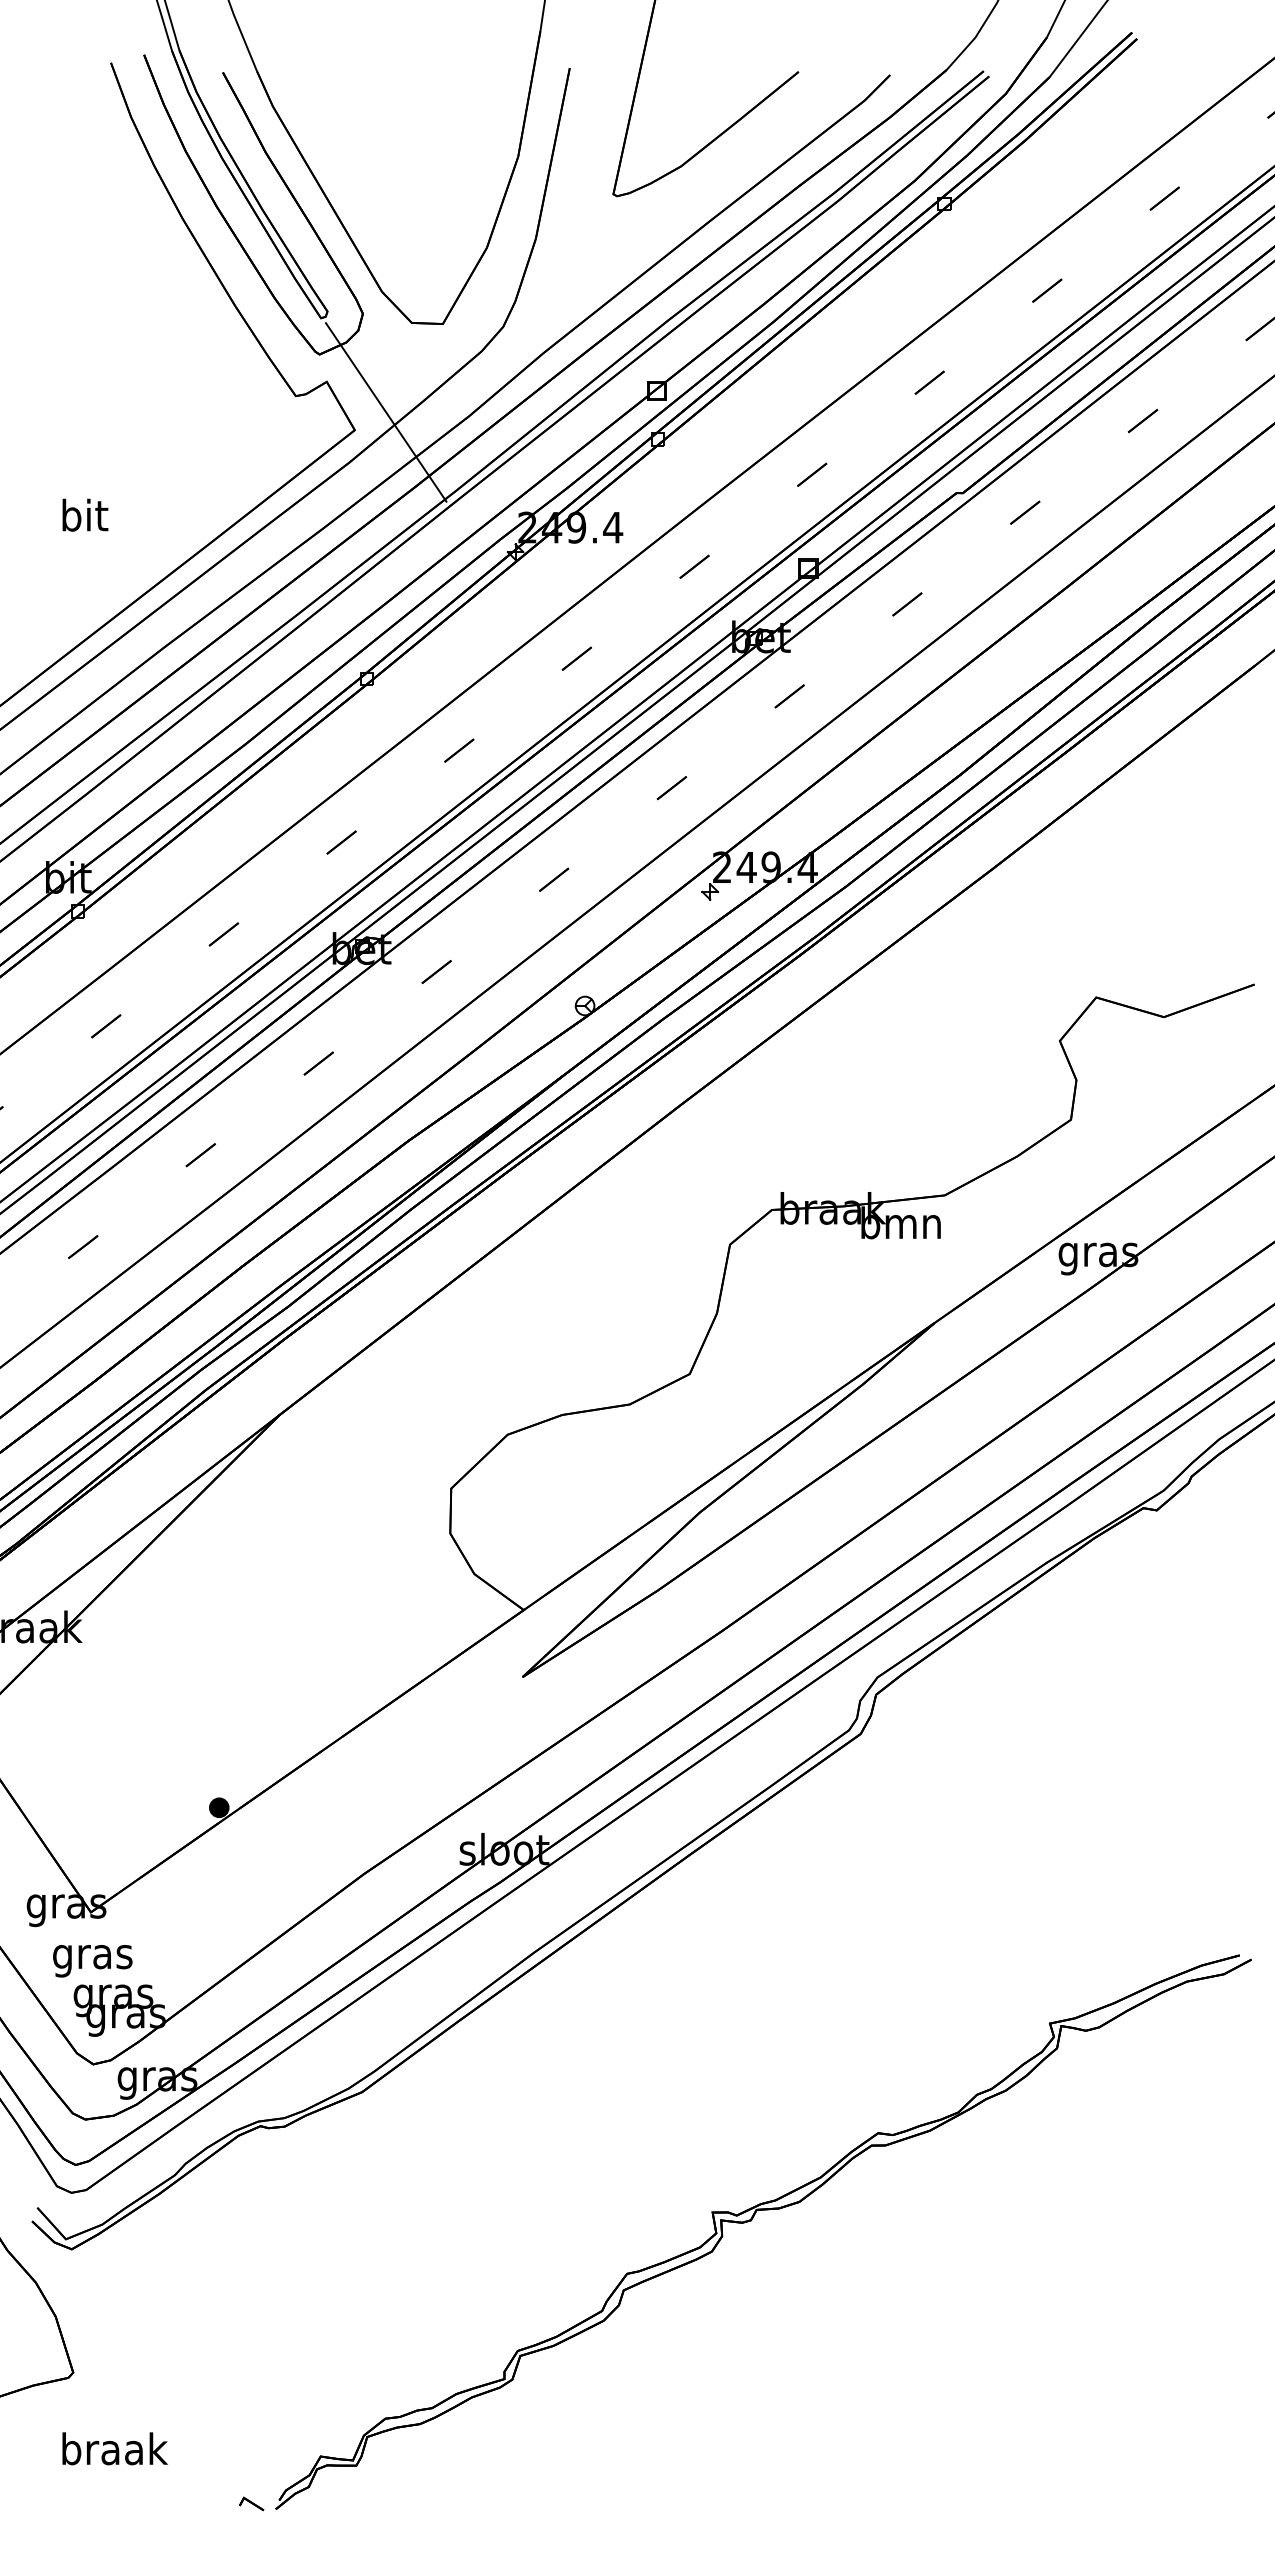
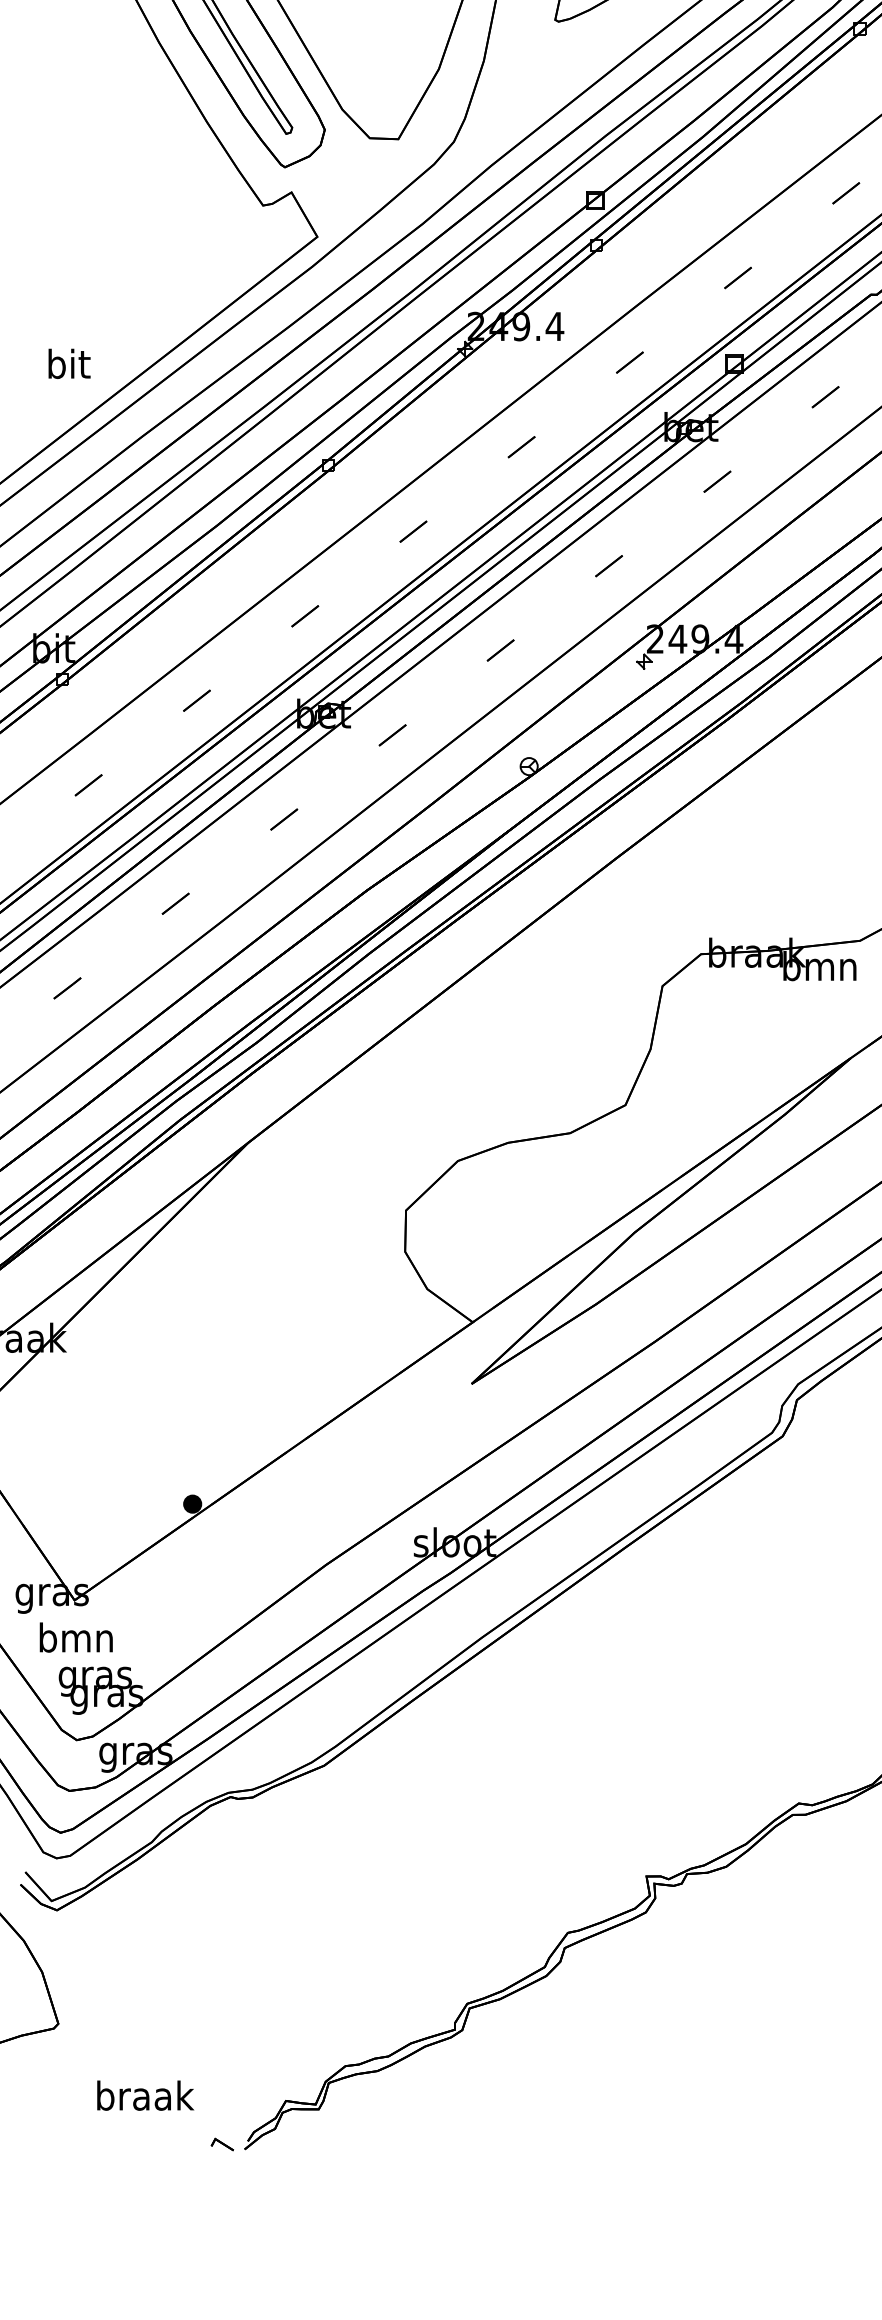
line: (385, 412) -> (345, 220), removed
text: (85, 514) -> (69, 363), moved
text: (92, 1956) -> (76, 1640), gras -> bmn
text: (114, 2448) -> (145, 2095), moved

